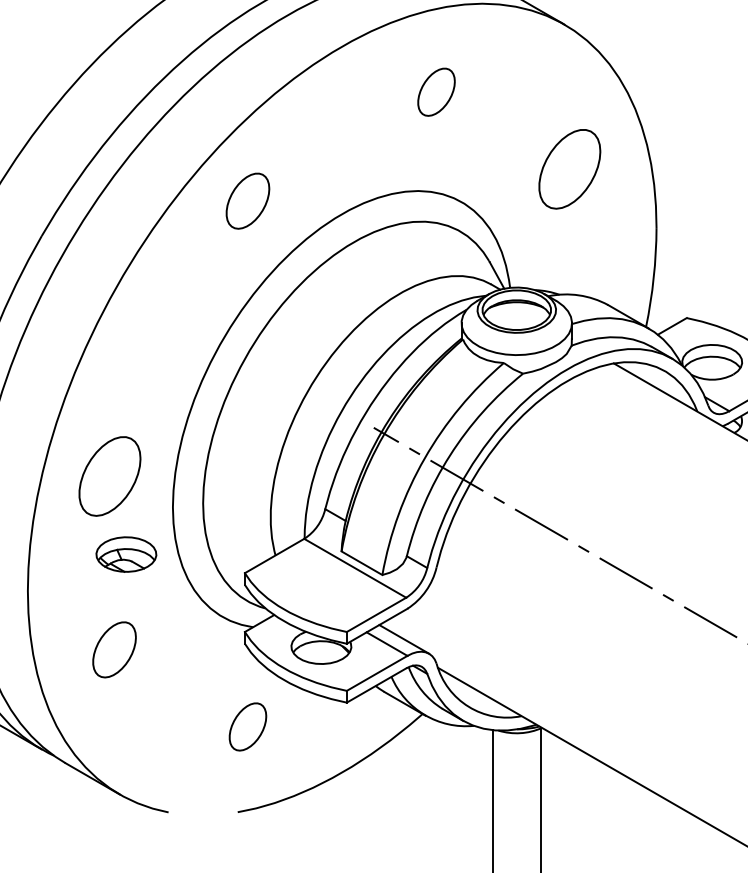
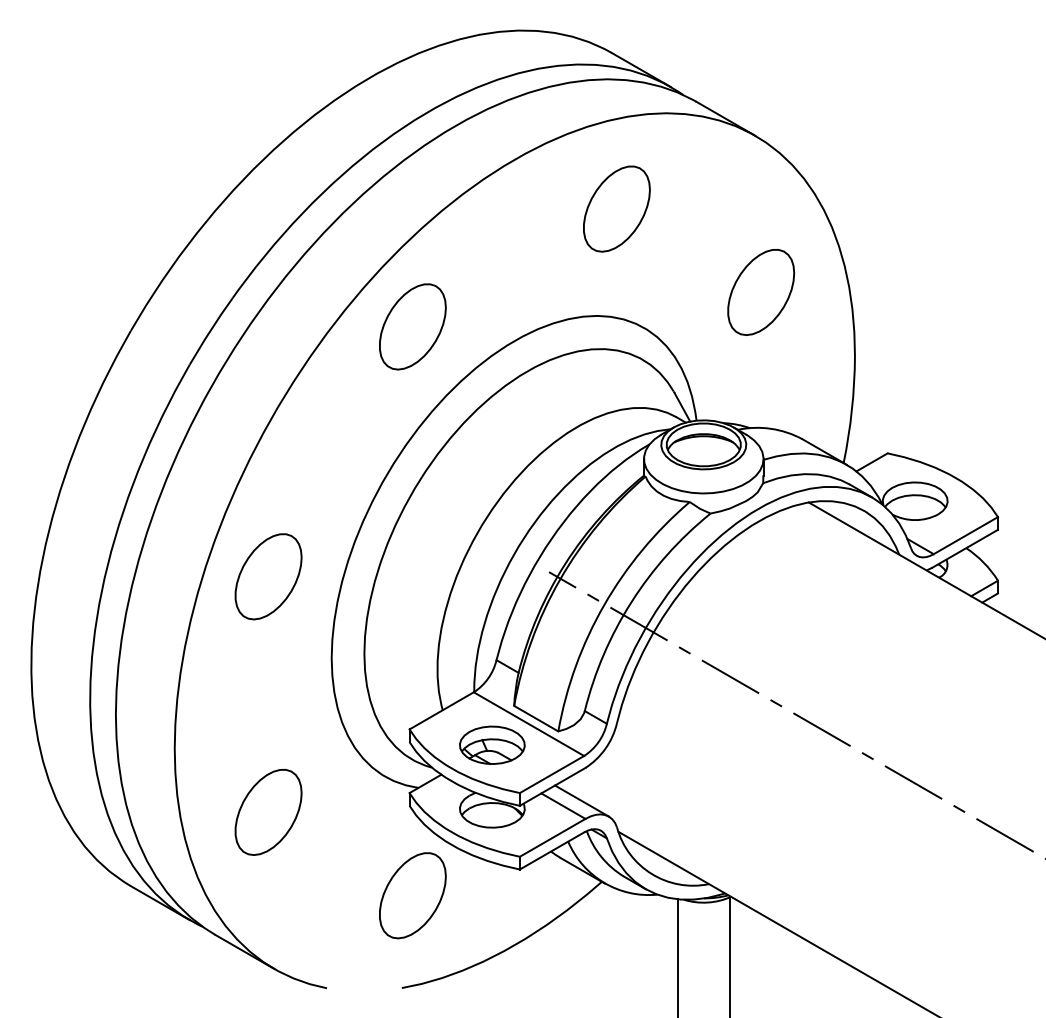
part: (436, 91) -> (616, 208), size x1.67
part: (247, 200) -> (412, 326), size x1.43
part: (109, 476) -> (268, 576), moved
part: (126, 553) -> (492, 744), moved
part: (114, 649) -> (268, 812), size x1.43
part: (247, 726) -> (412, 895), size x1.67

